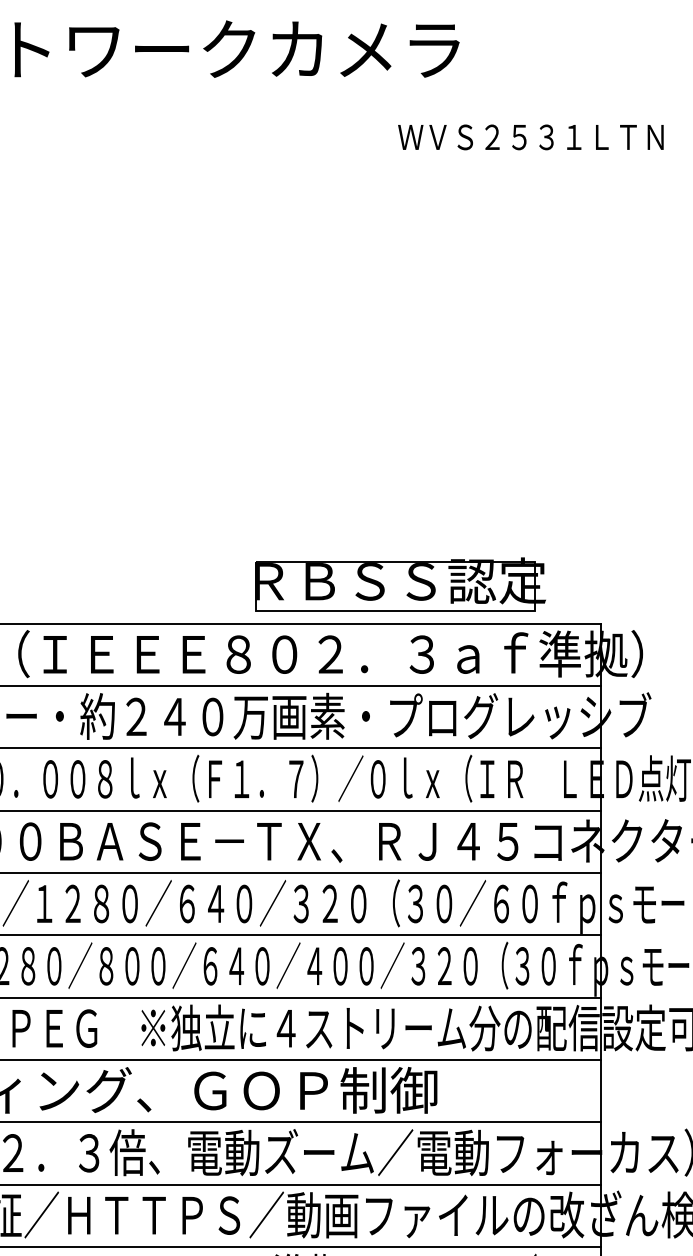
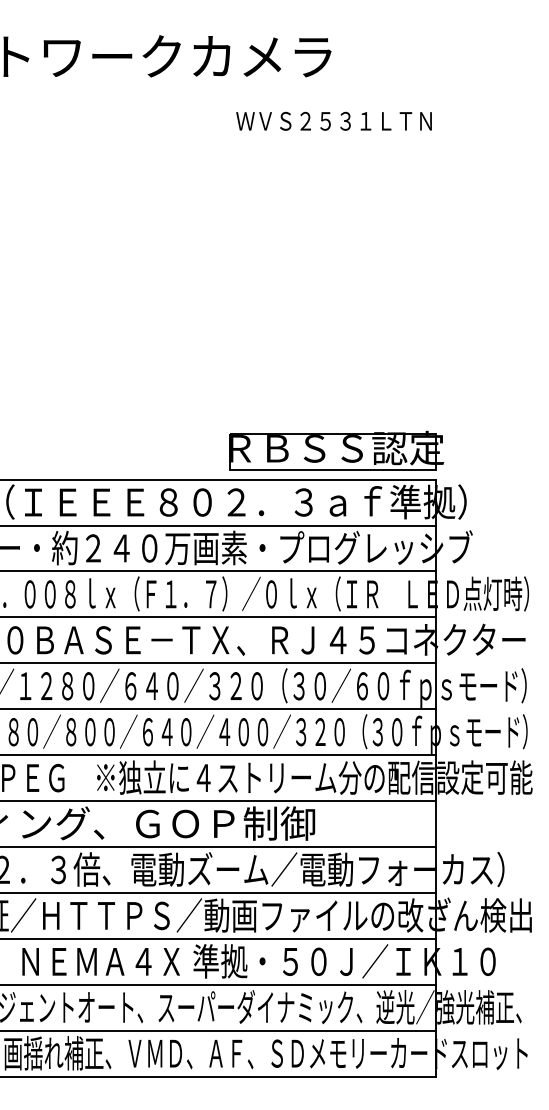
text: (530, 136) -> (333, 120), moved
part: (399, 584) -> (336, 450), moved

